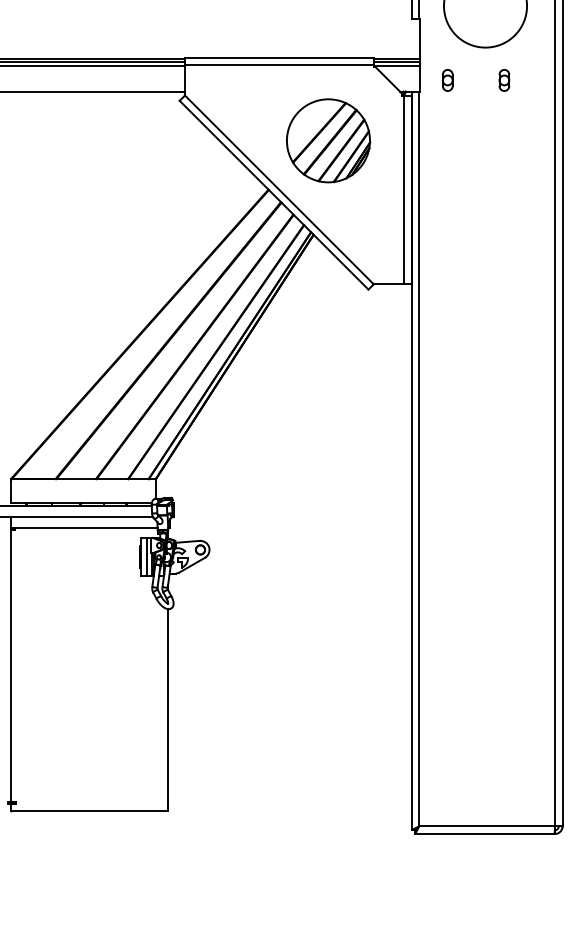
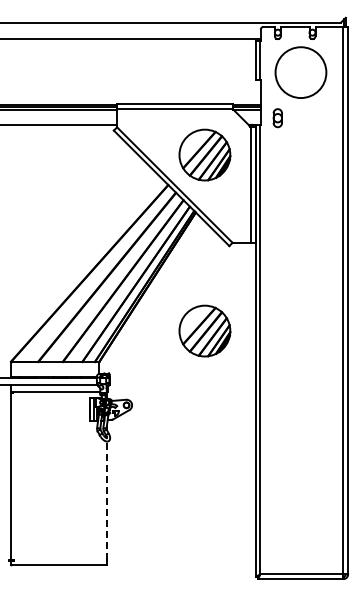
part: (447, 79) -> (277, 117), size x1.4
part: (504, 79) -> (312, 117), removed
part: (327, 427) -> (204, 330), added
line: (167, 705) -> (106, 500), solid -> dashed

